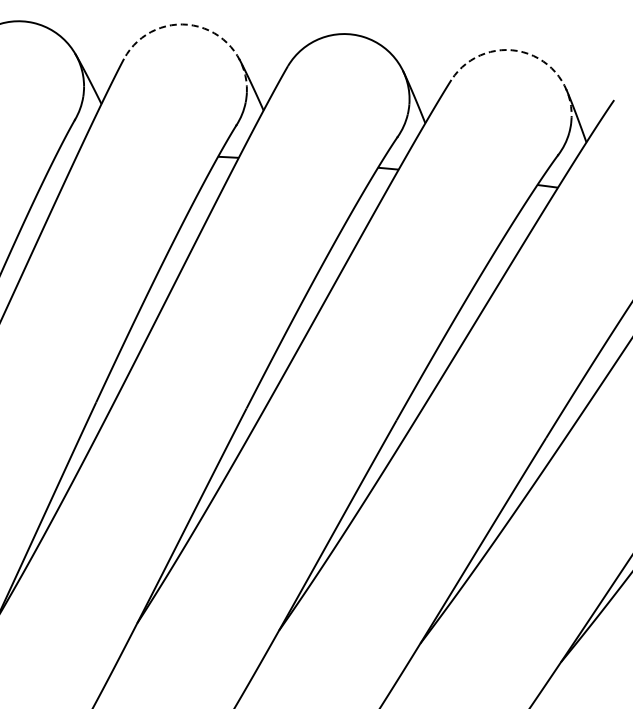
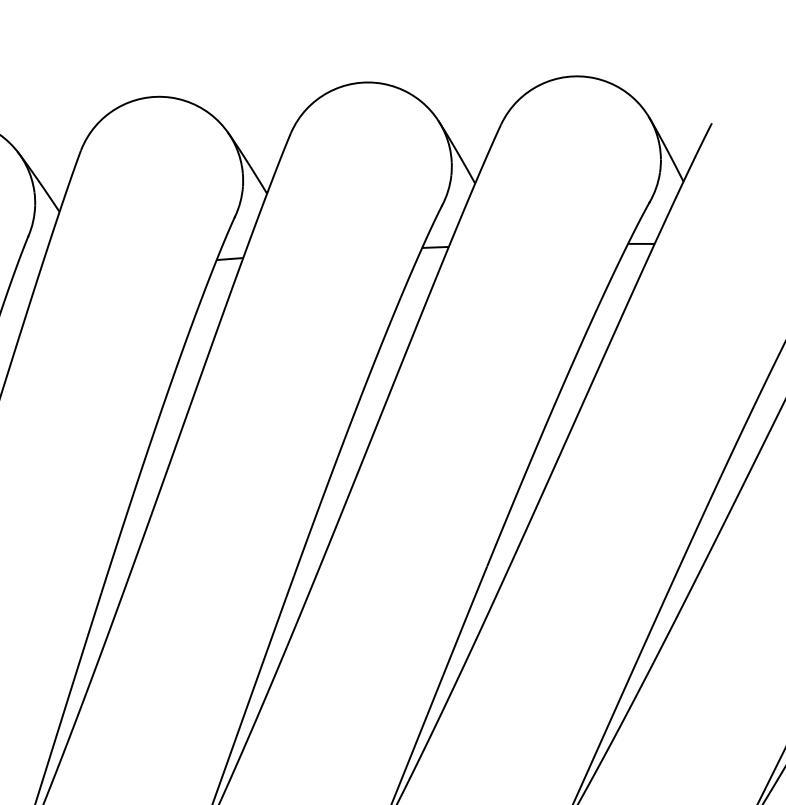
arc: (198, 26) -> (170, 97), dashed -> solid
arc: (528, 53) -> (595, 77), dashed -> solid

